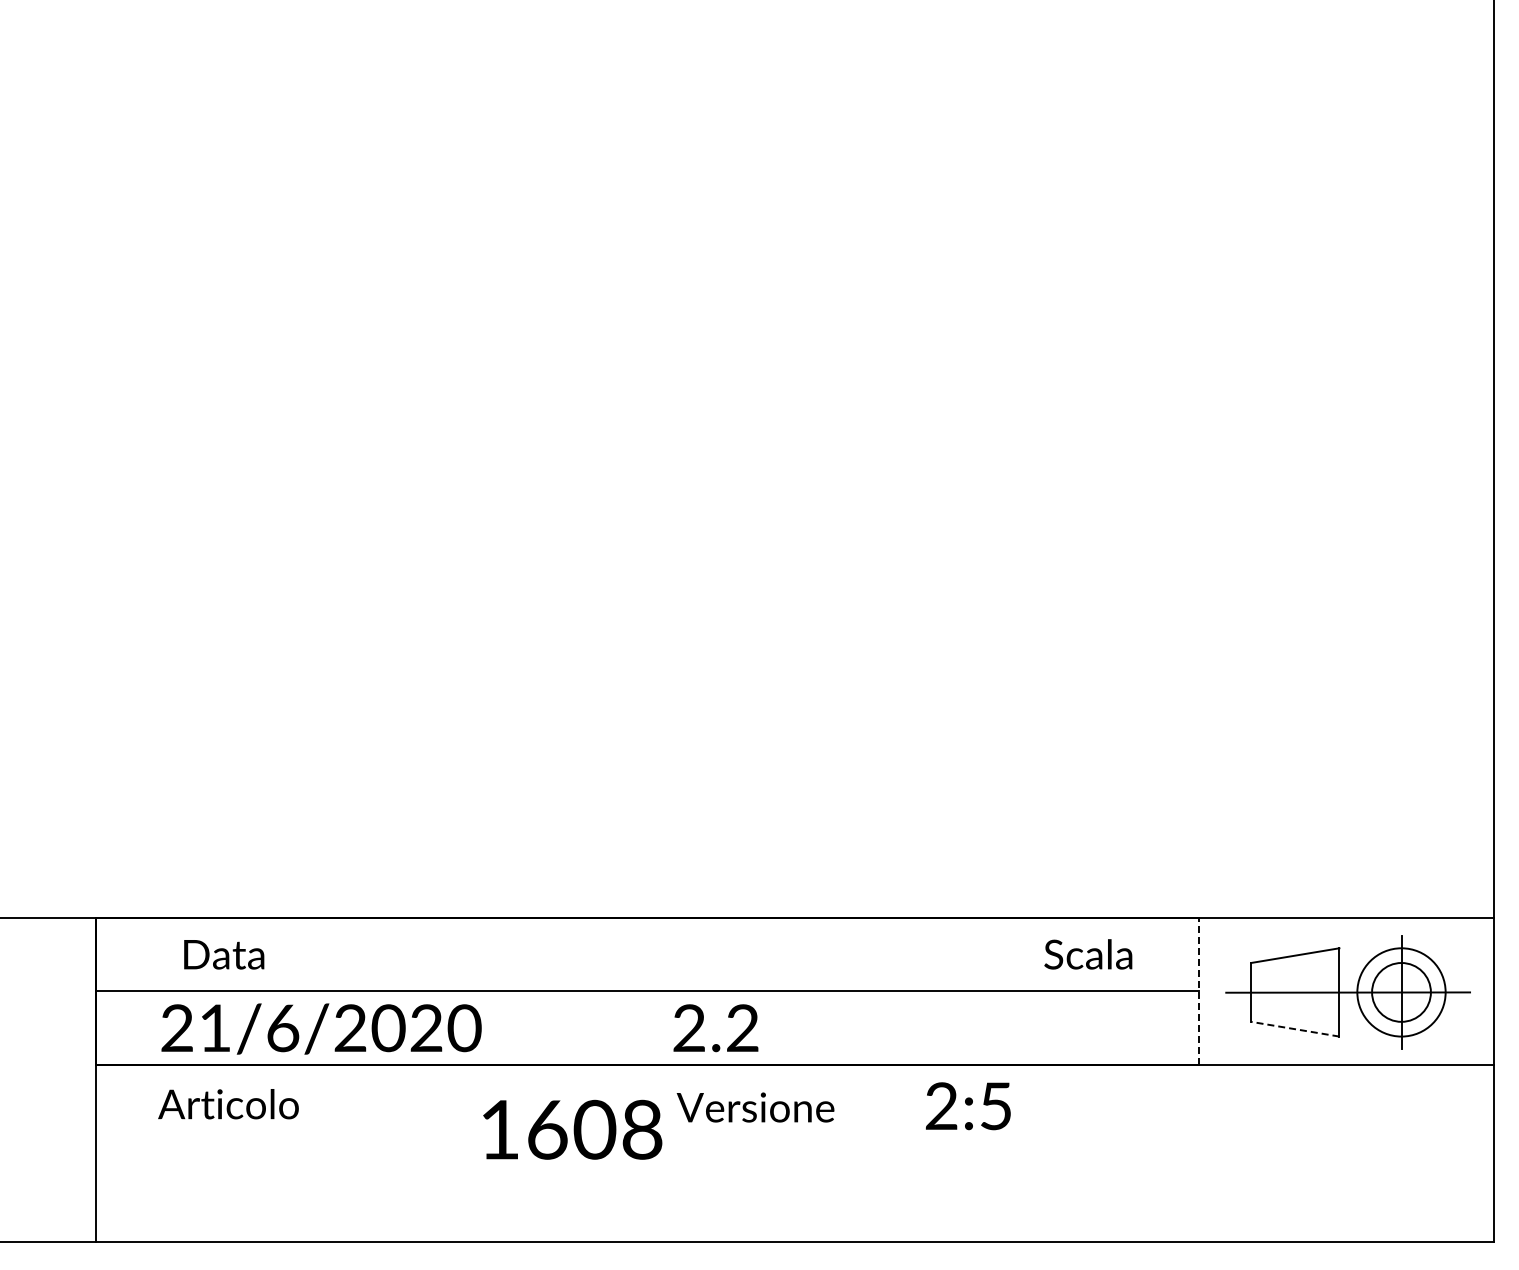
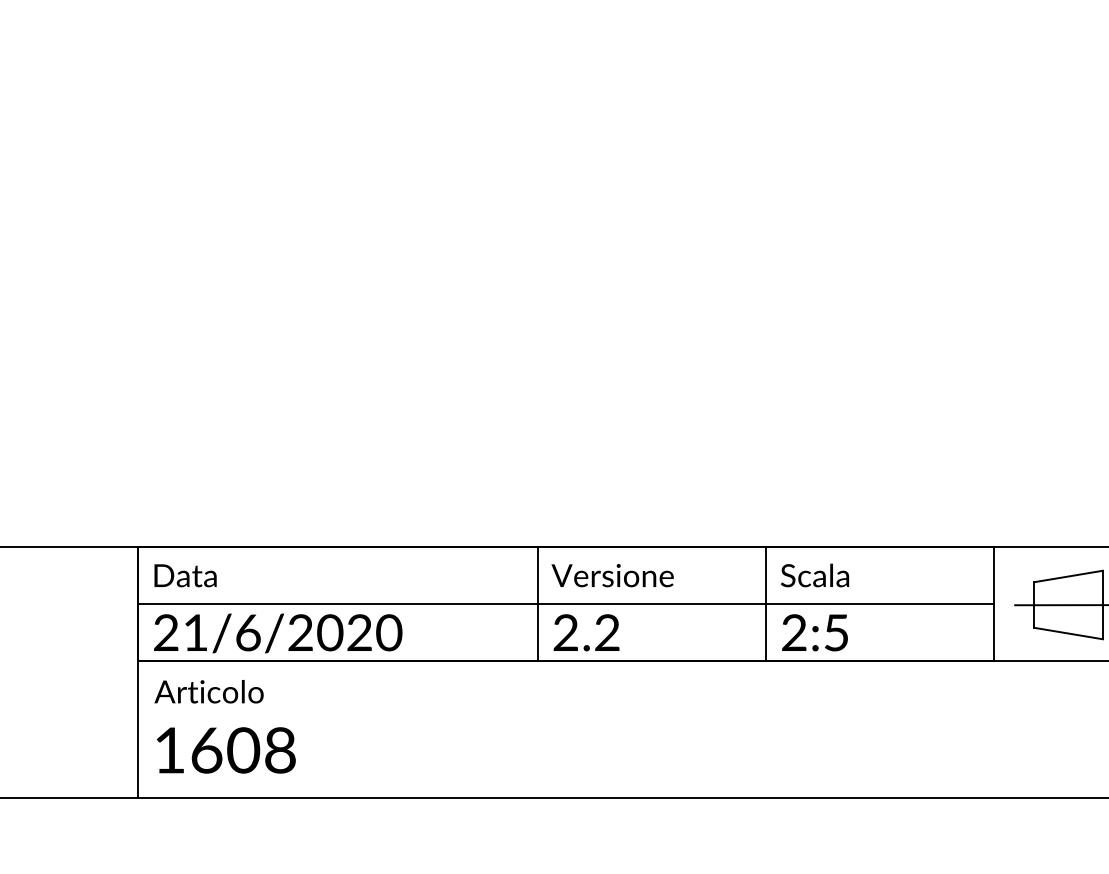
text: (224, 954) -> (185, 575), moved
text: (1088, 954) -> (815, 575), moved
line: (610, 990) -> (537, 603), added
line: (905, 990) -> (766, 603), added
line: (1199, 991) -> (994, 604), dashed -> solid
text: (321, 1028) -> (278, 633), moved
text: (715, 1028) -> (586, 633), moved
line: (1295, 1029) -> (1068, 633), dashed -> solid
text: (228, 1104) -> (209, 691), moved
text: (968, 1106) -> (815, 633), moved
text: (755, 1107) -> (612, 575), moved
text: (572, 1129) -> (226, 750), moved

